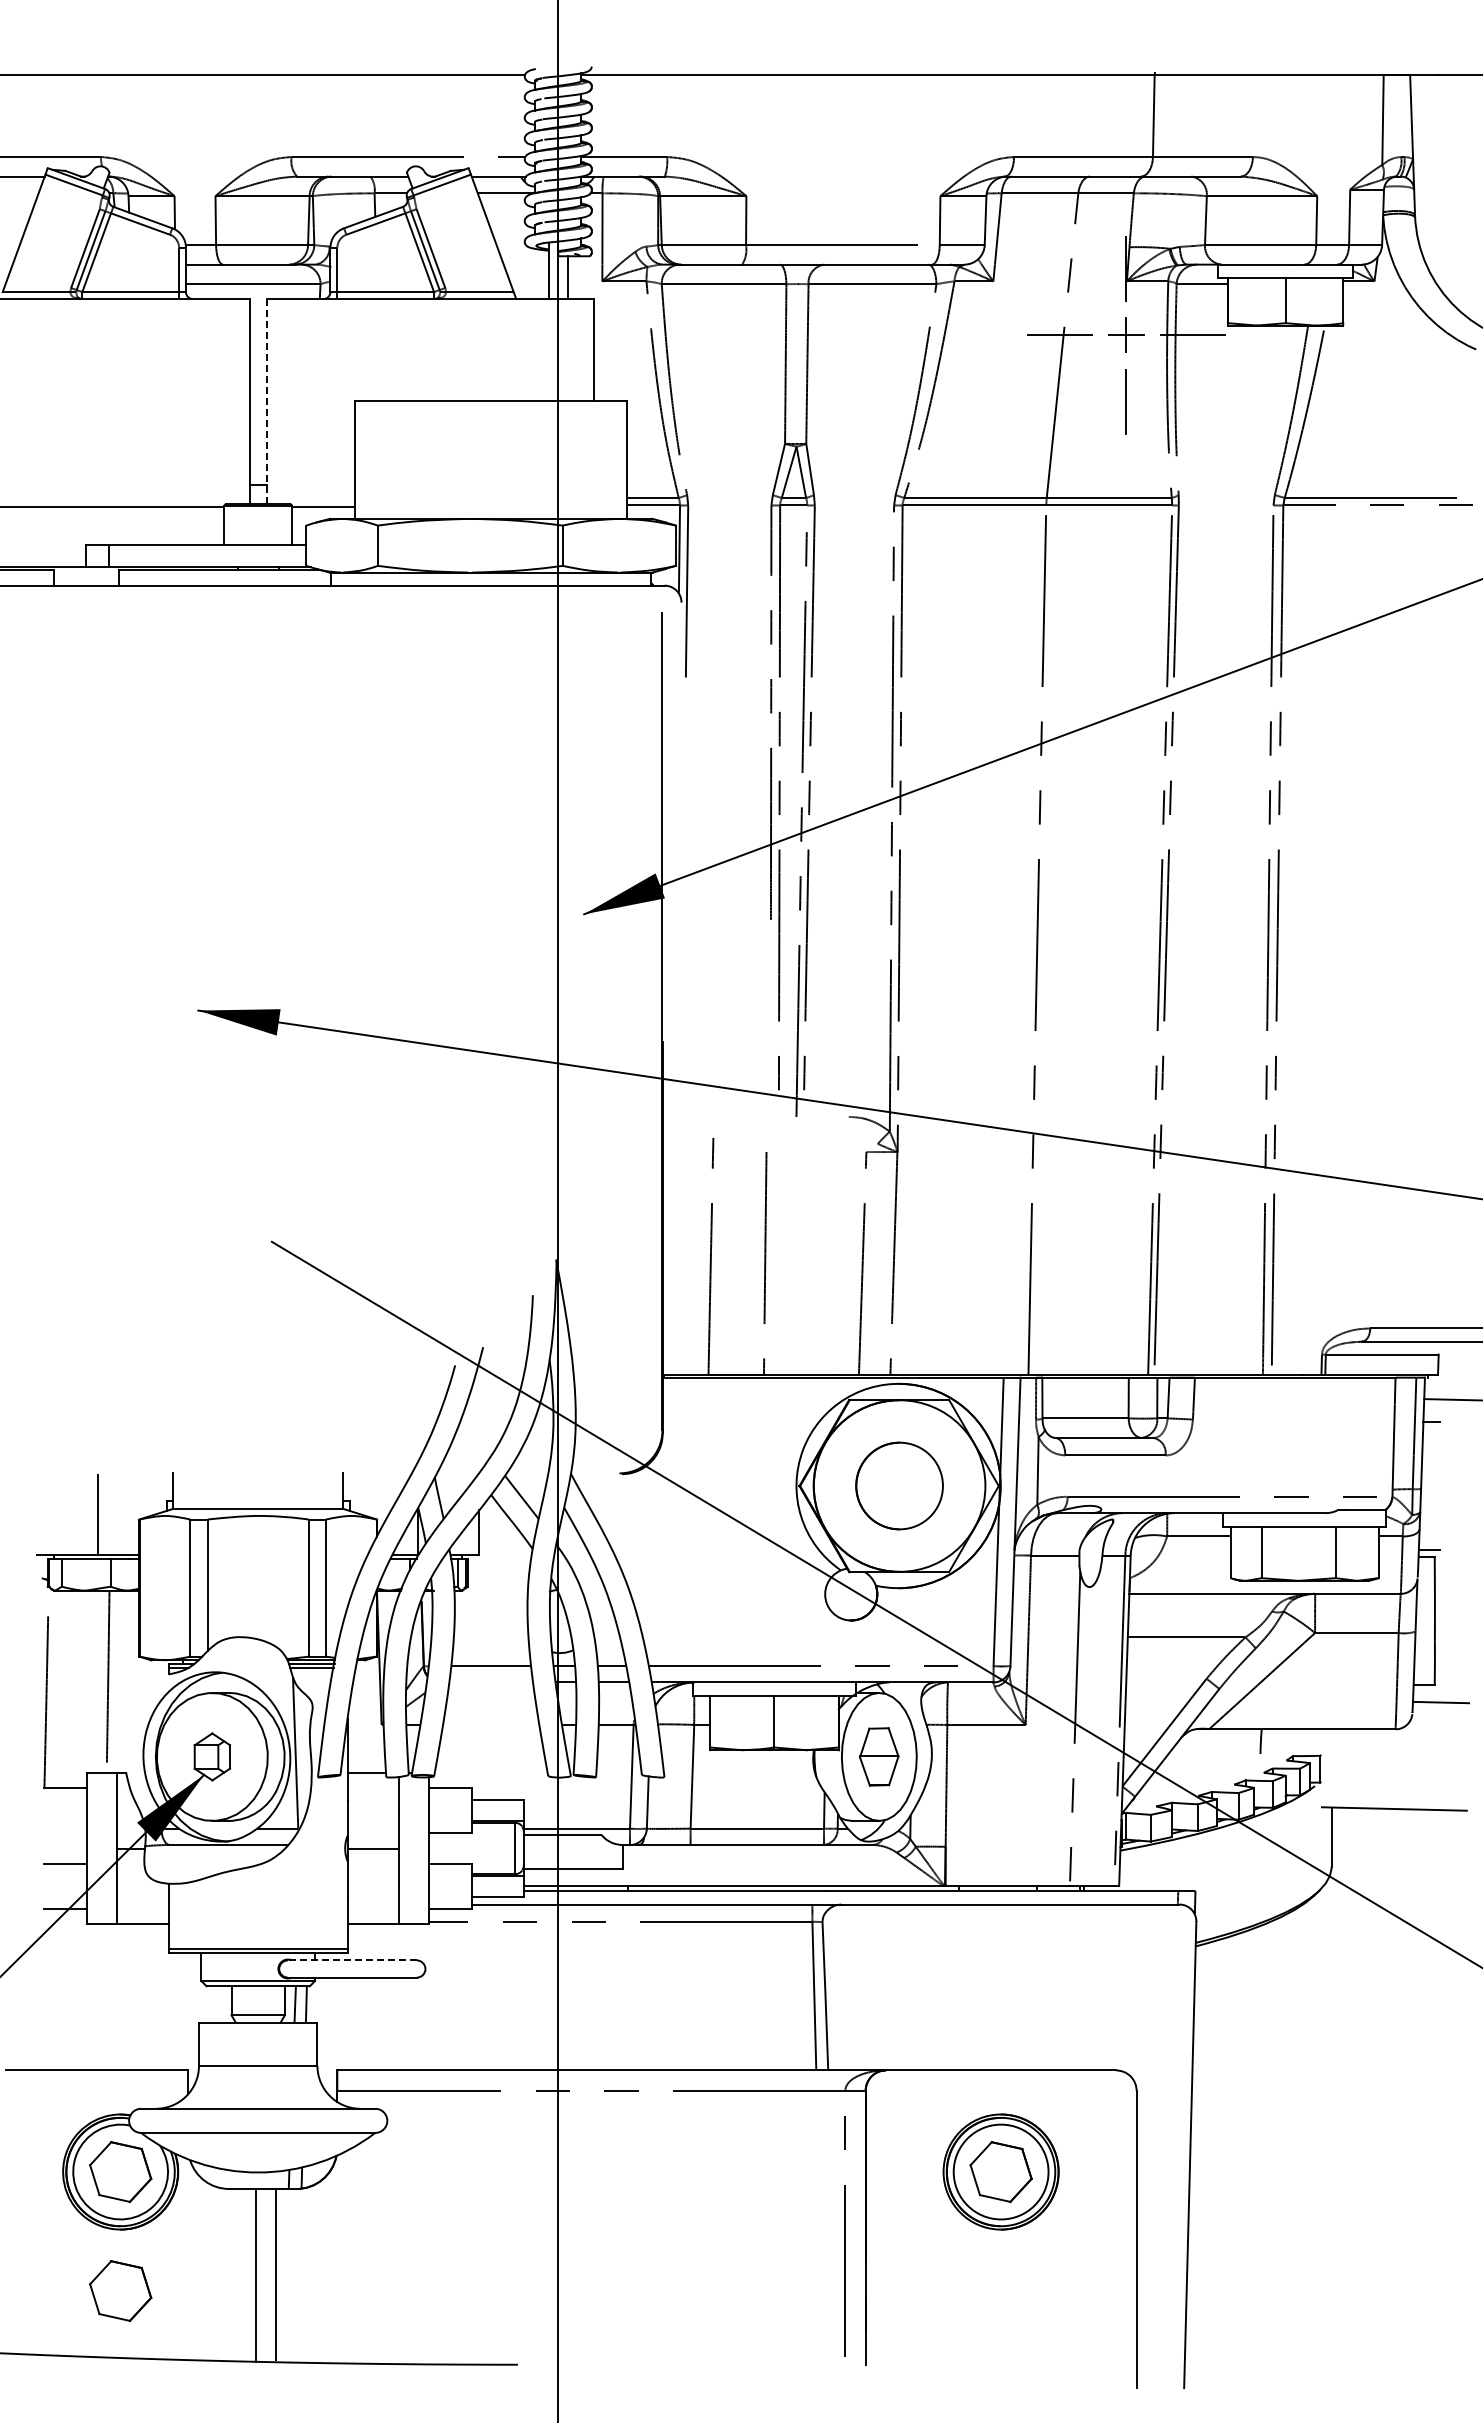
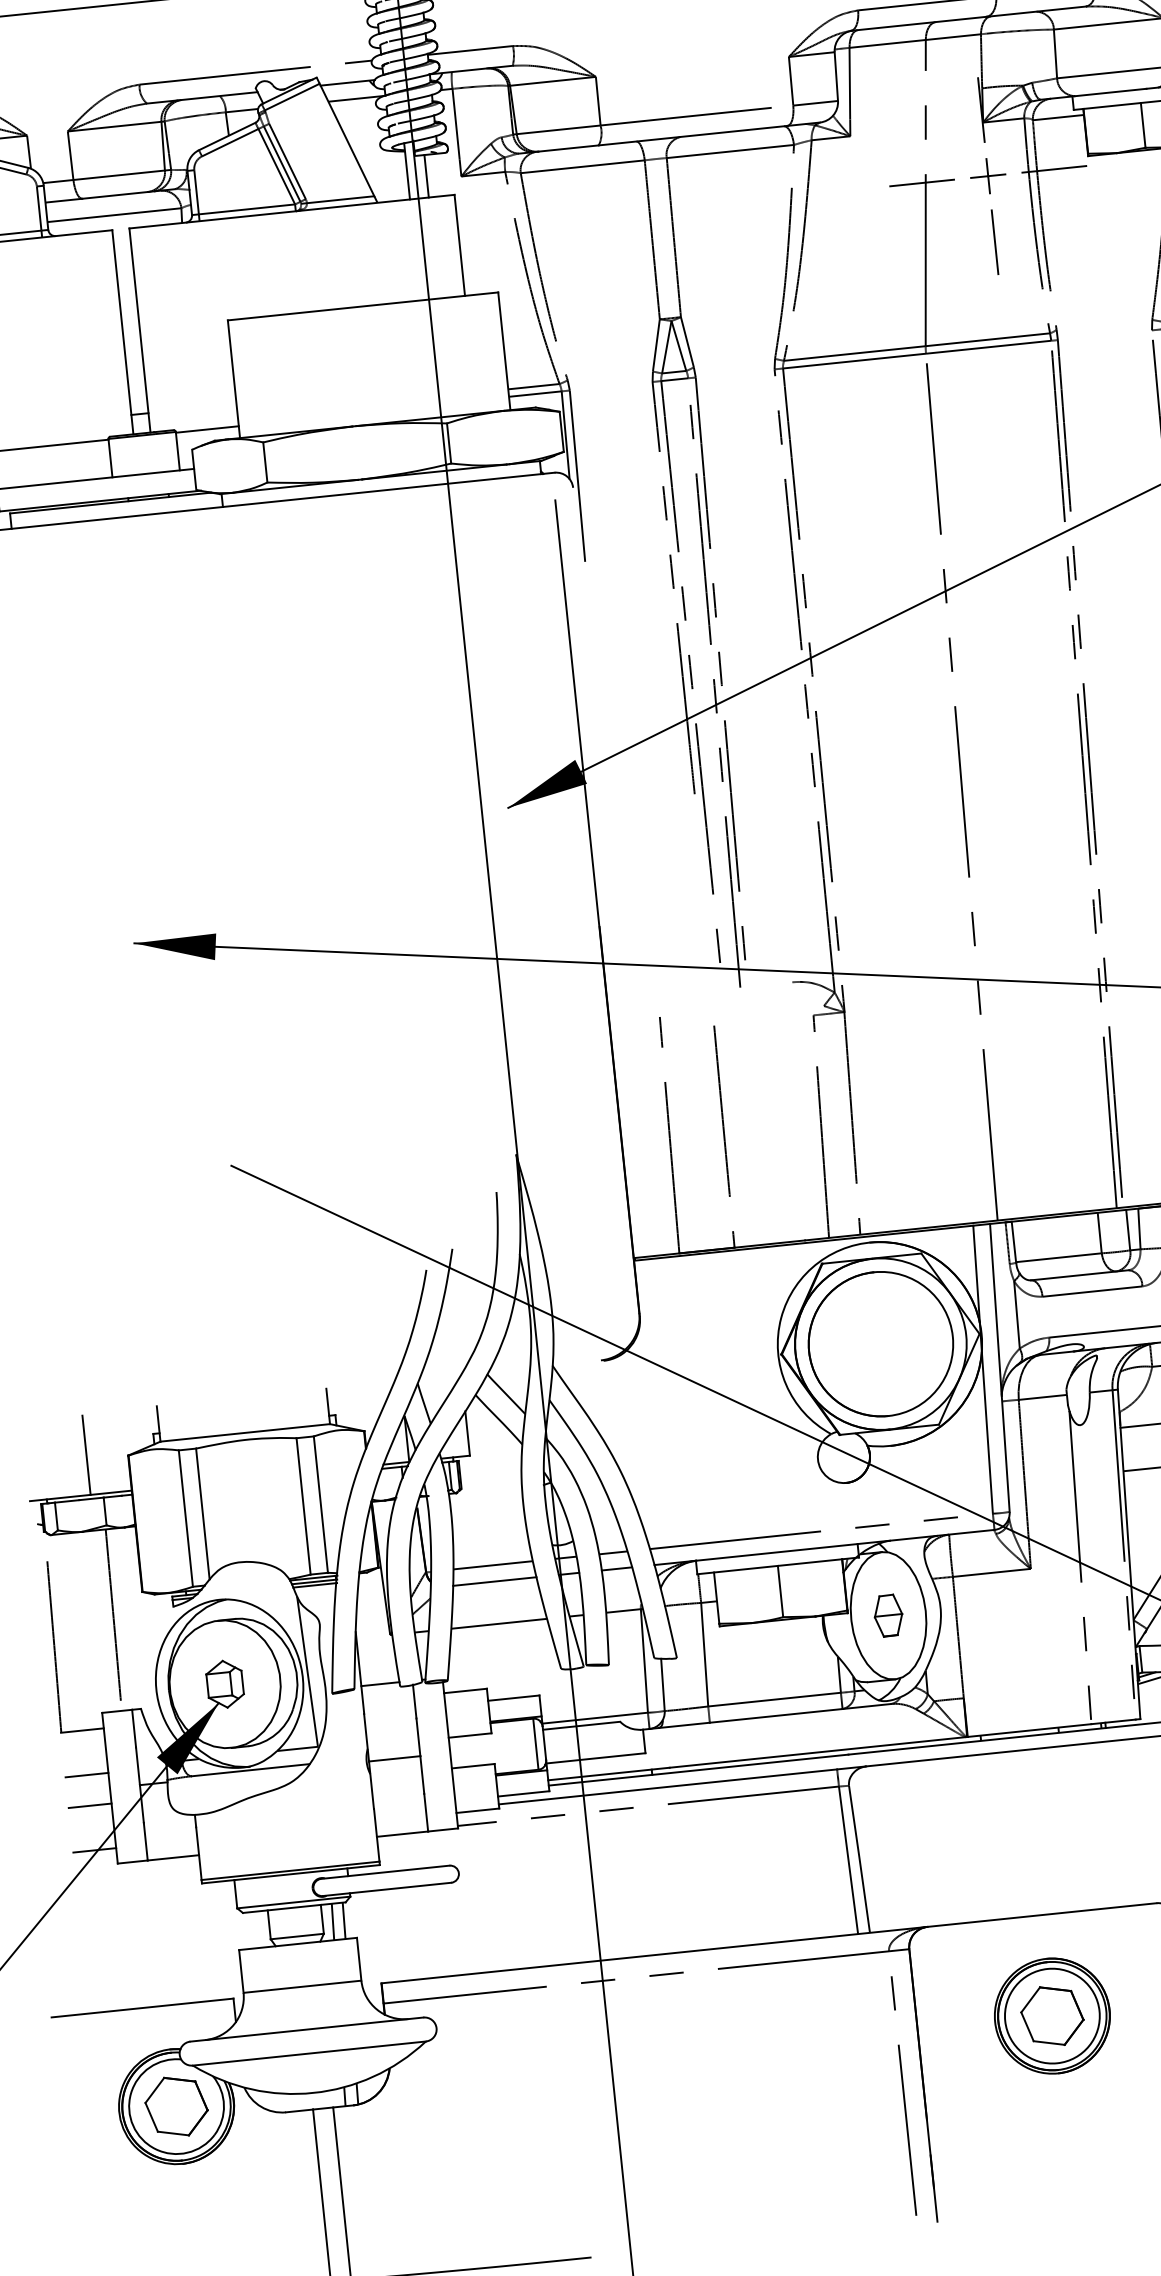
line: (266, 401) -> (139, 330), dashed -> solid
part: (899, 1485) -> (880, 1343), size x1.67
line: (491, 1682) -> (495, 1581), added
line: (491, 1724) -> (499, 1623), added
part: (879, 1756) -> (888, 1615), size x0.71
line: (65, 1833) -> (86, 1775), added
line: (352, 1960) -> (385, 1872), dashed -> solid
part: (120, 2290) -> (188, 2224), removed

